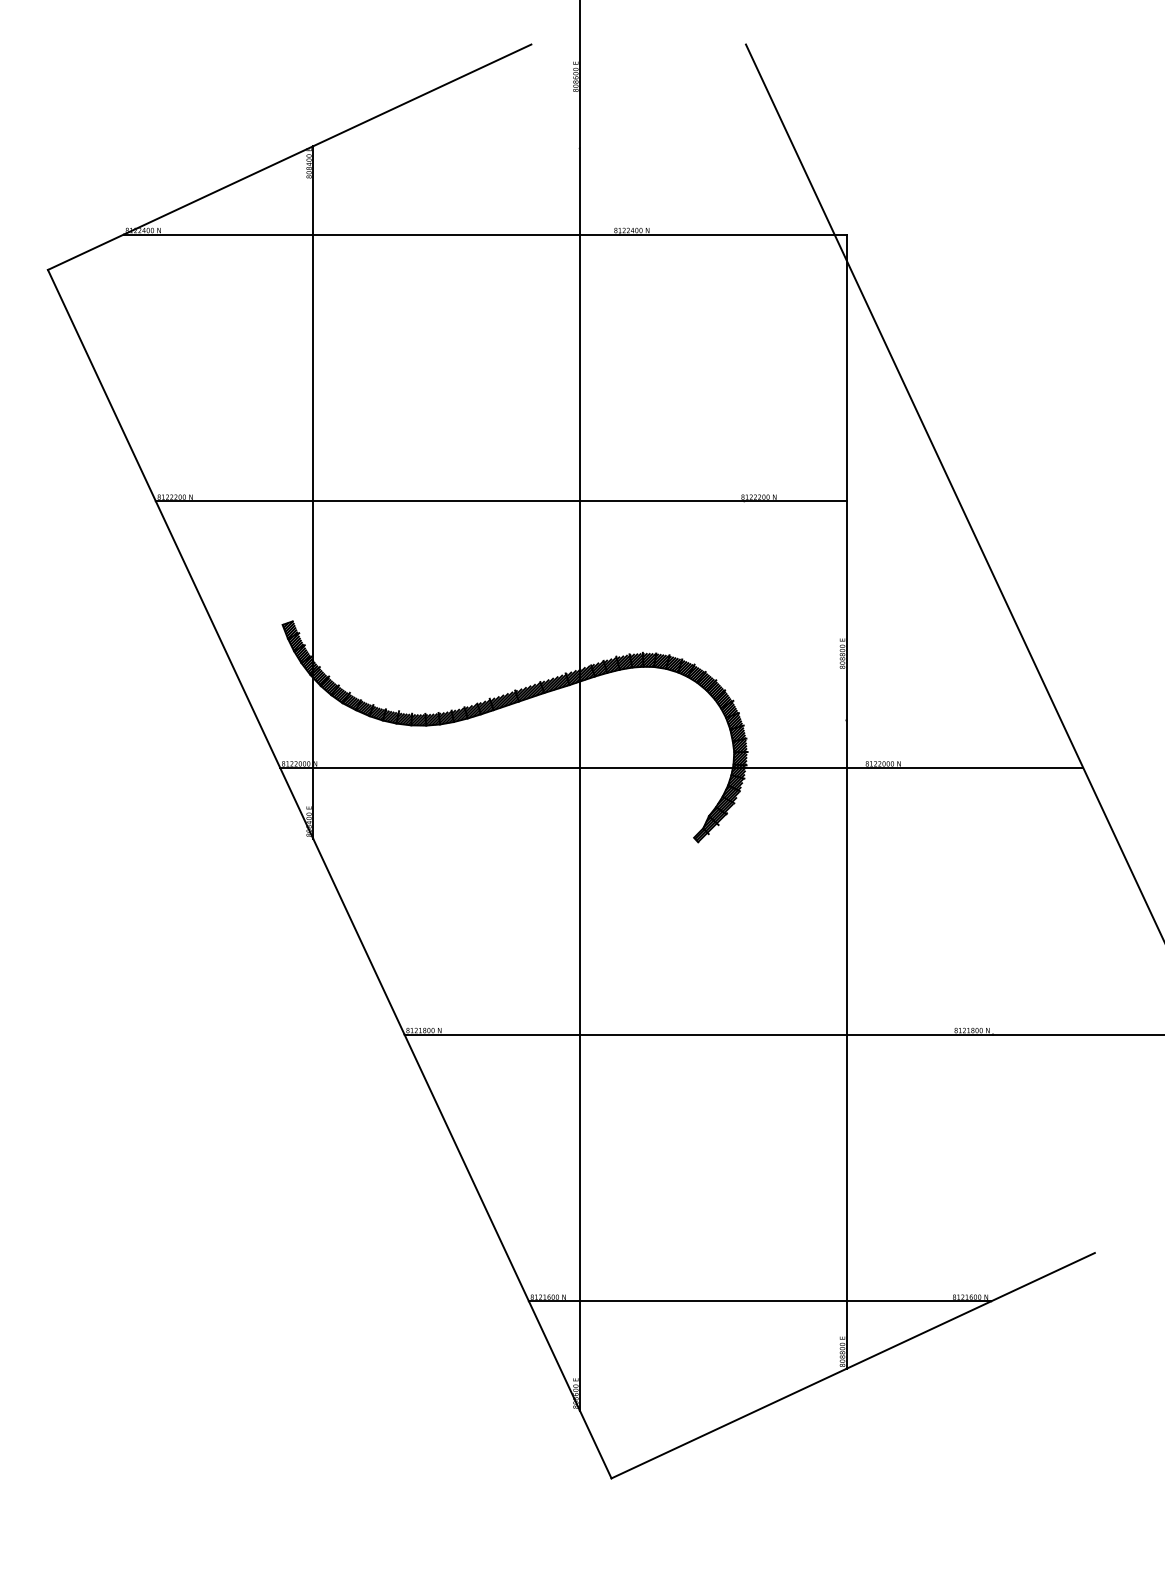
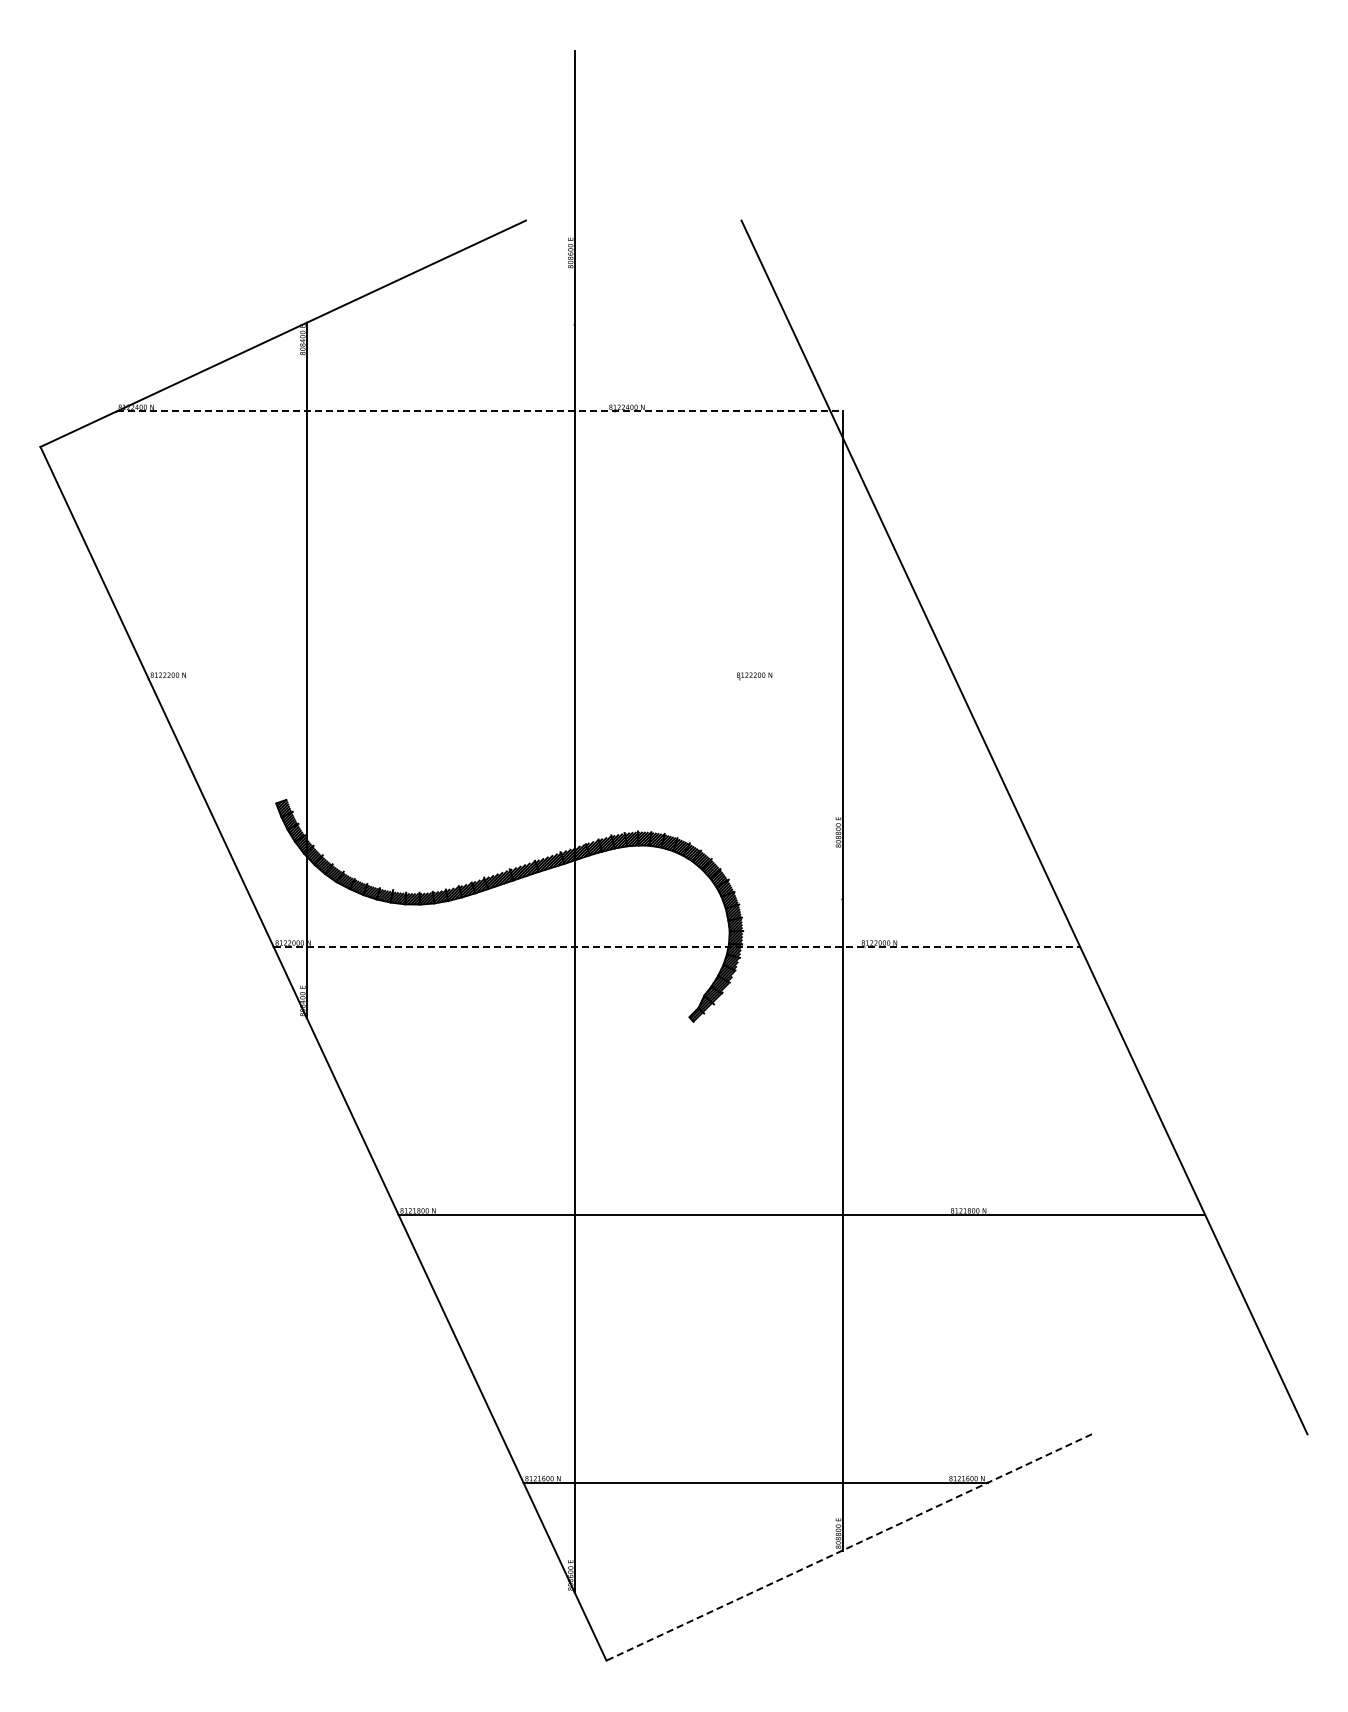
line: (485, 234) -> (479, 411), solid -> dashed
line: (501, 501) -> (495, 679), removed
line: (682, 768) -> (677, 947), solid -> dashed
line: (853, 1365) -> (849, 1547), solid -> dashed

